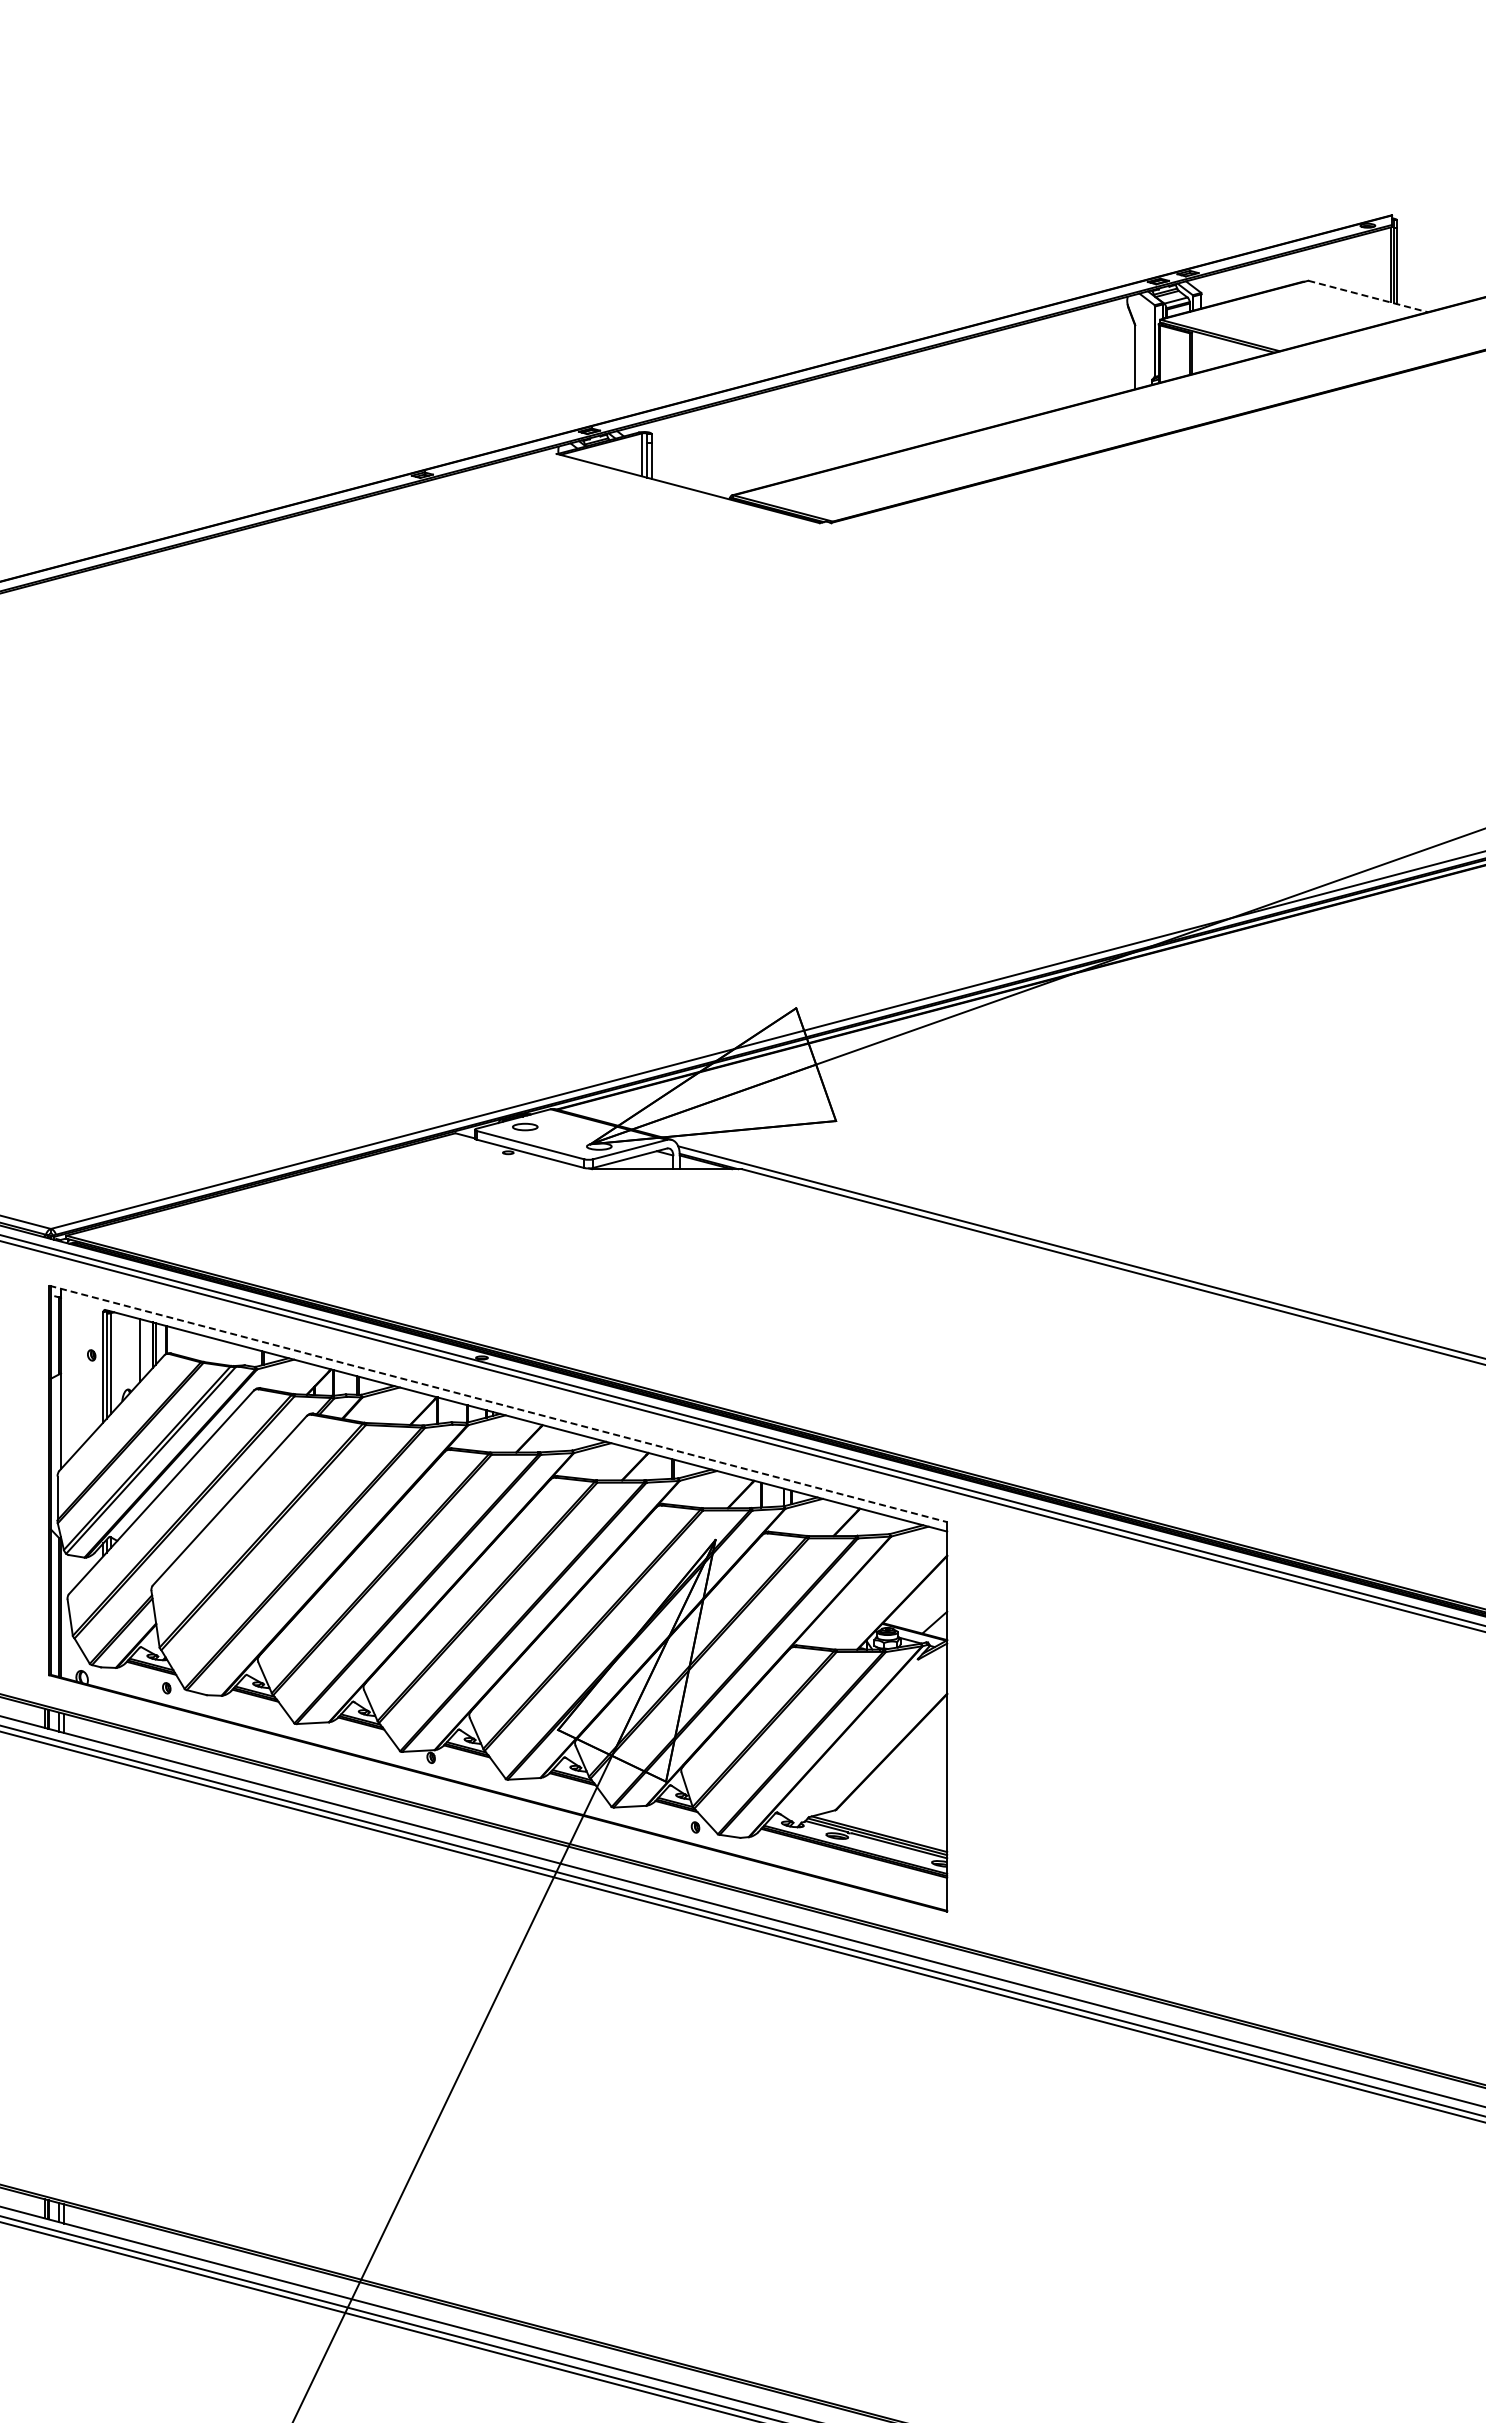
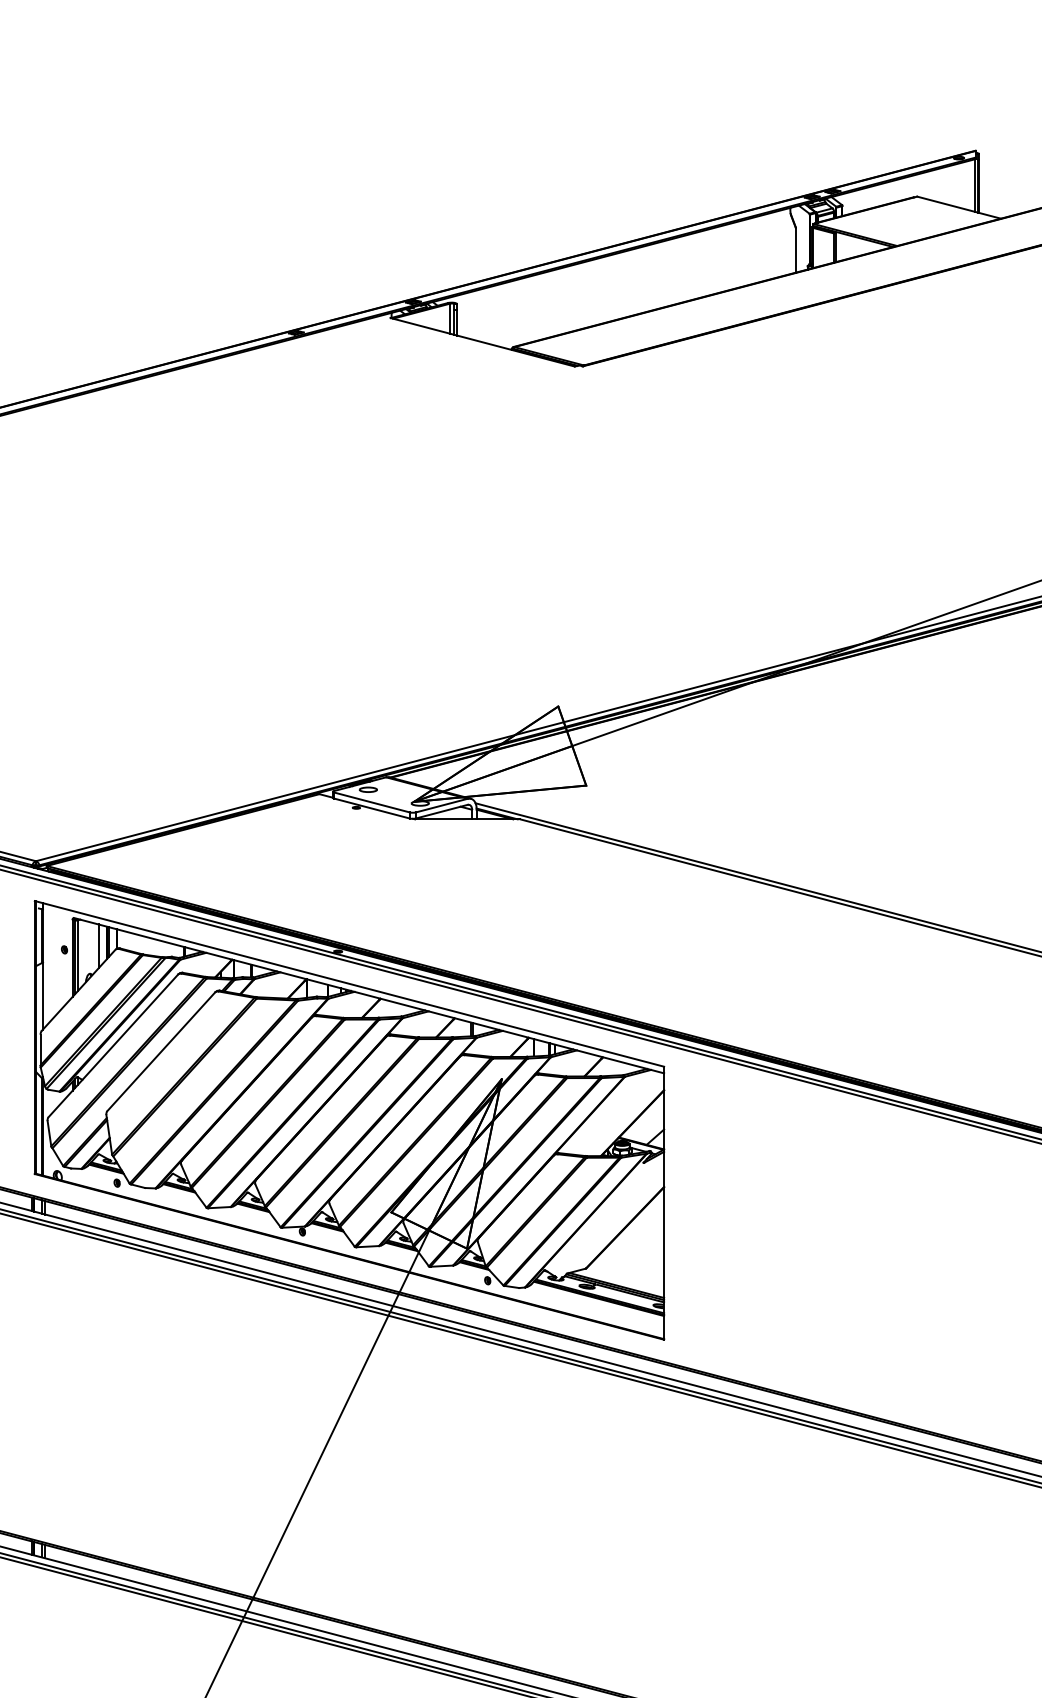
line: (1368, 296) -> (959, 207), dashed -> solid
line: (498, 1404) -> (349, 984), dashed -> solid

